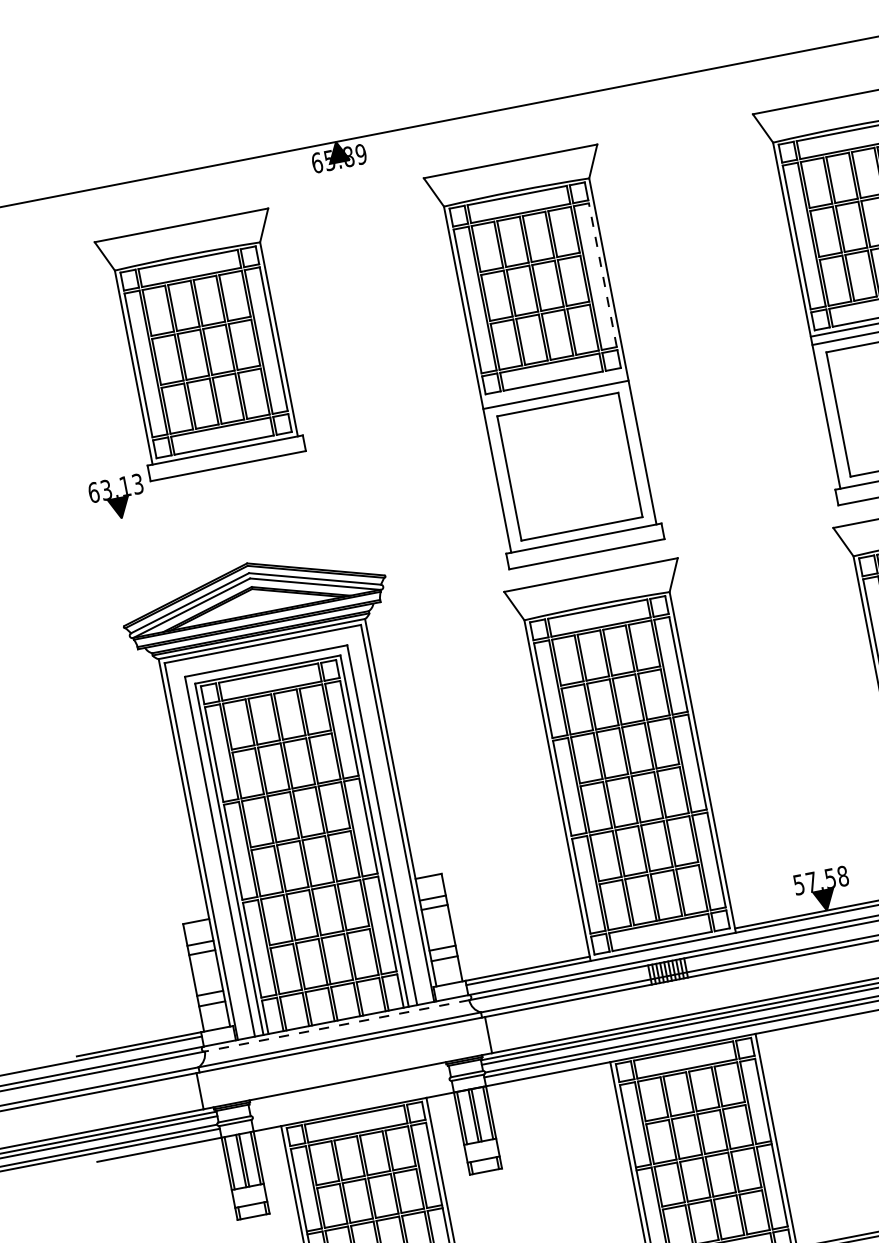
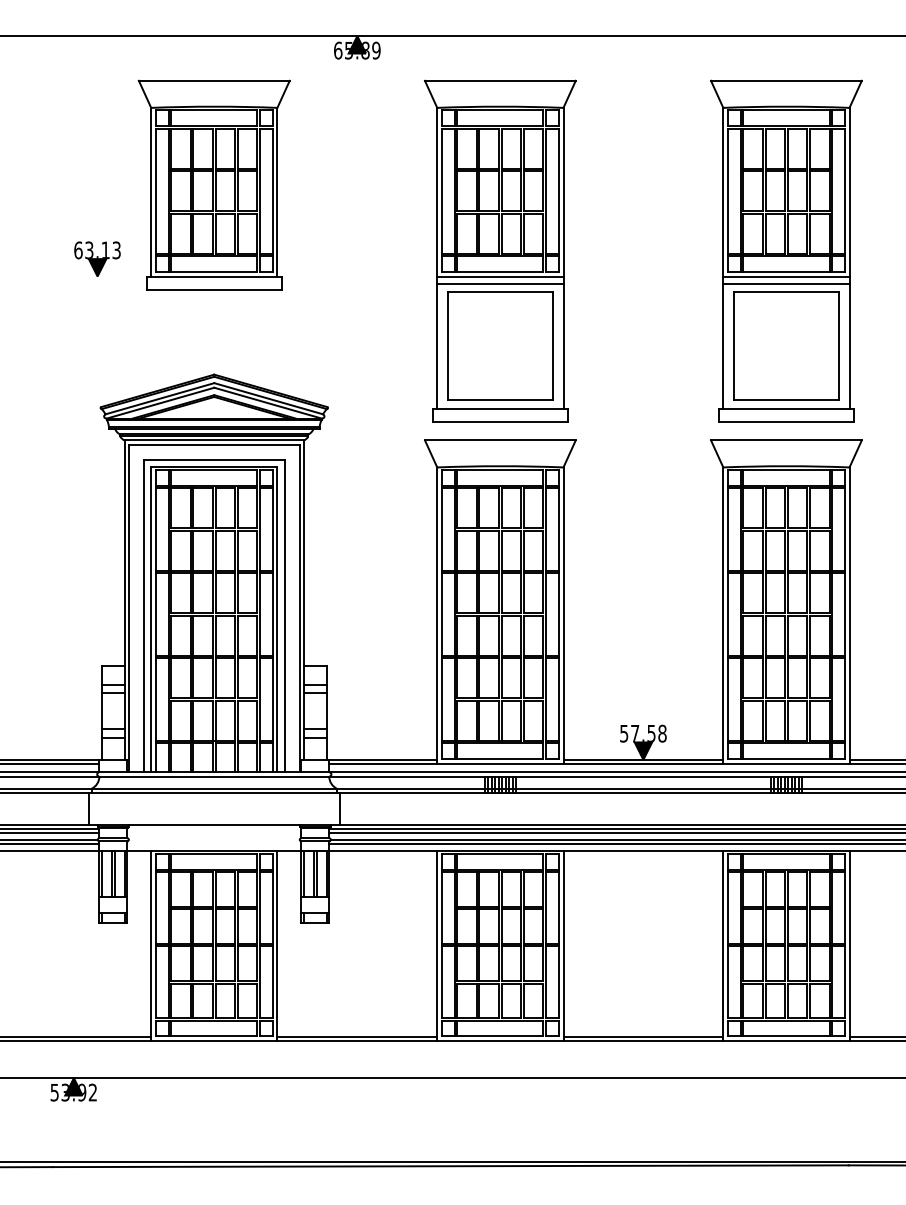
line: (603, 274) -> (559, 190), dashed -> solid
line: (554, 386) -> (500, 276), added
part: (117, 497) -> (97, 258), moved
line: (337, 1025) -> (214, 776), dashed -> solid

